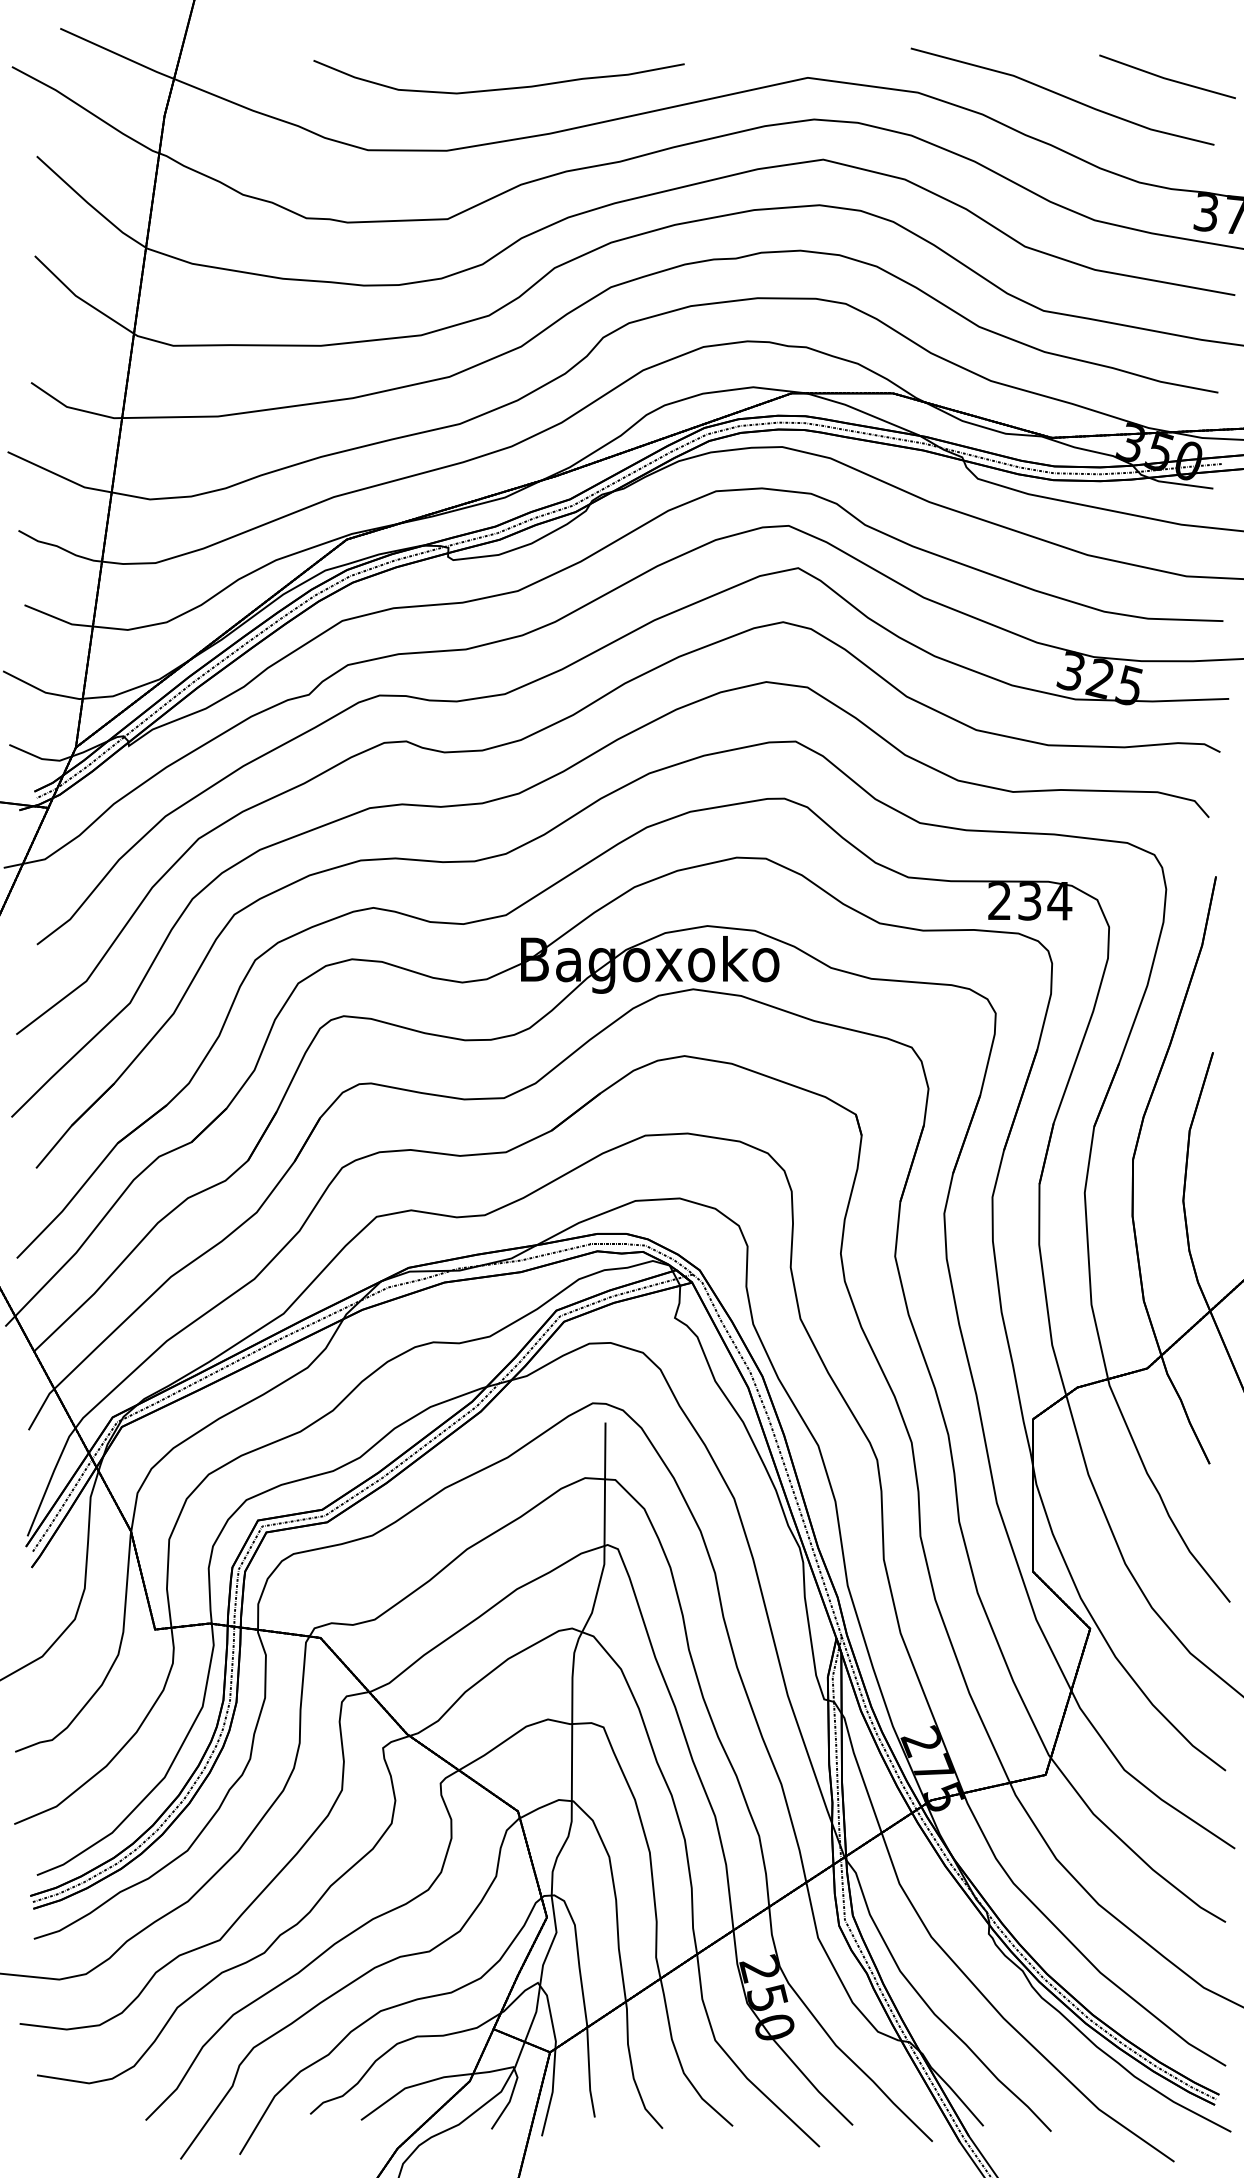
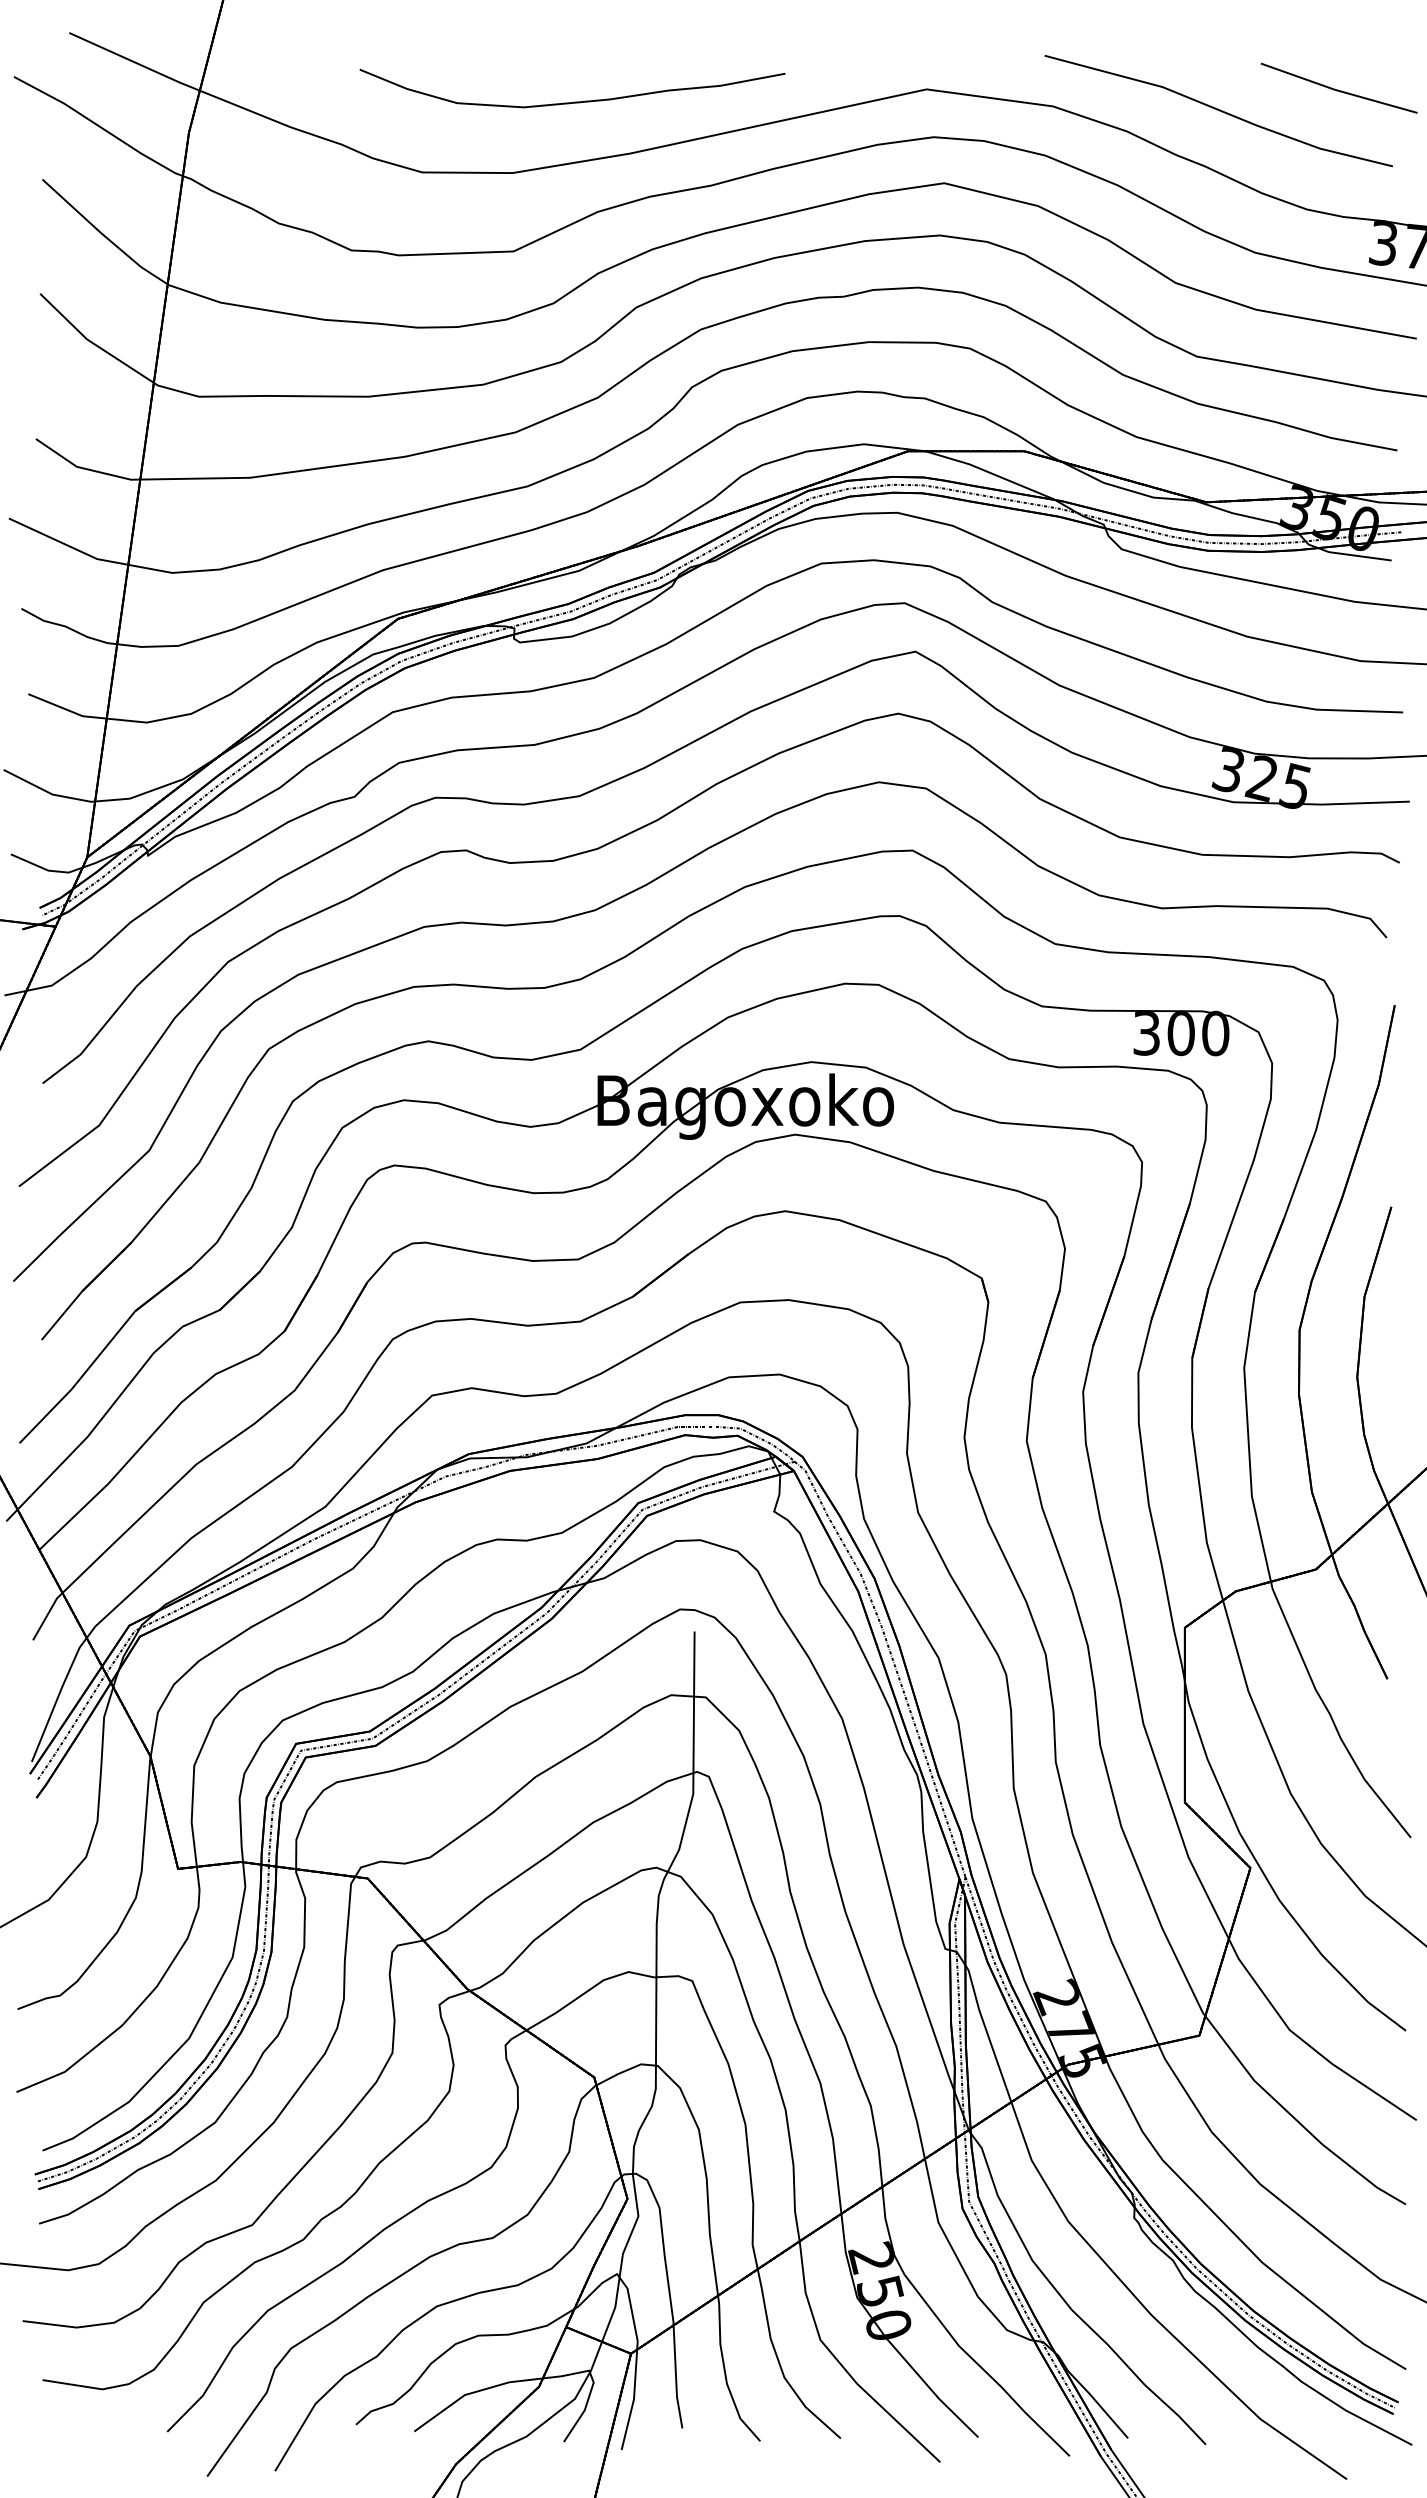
text: (1030, 901) -> (1181, 1033), 234 -> 300

